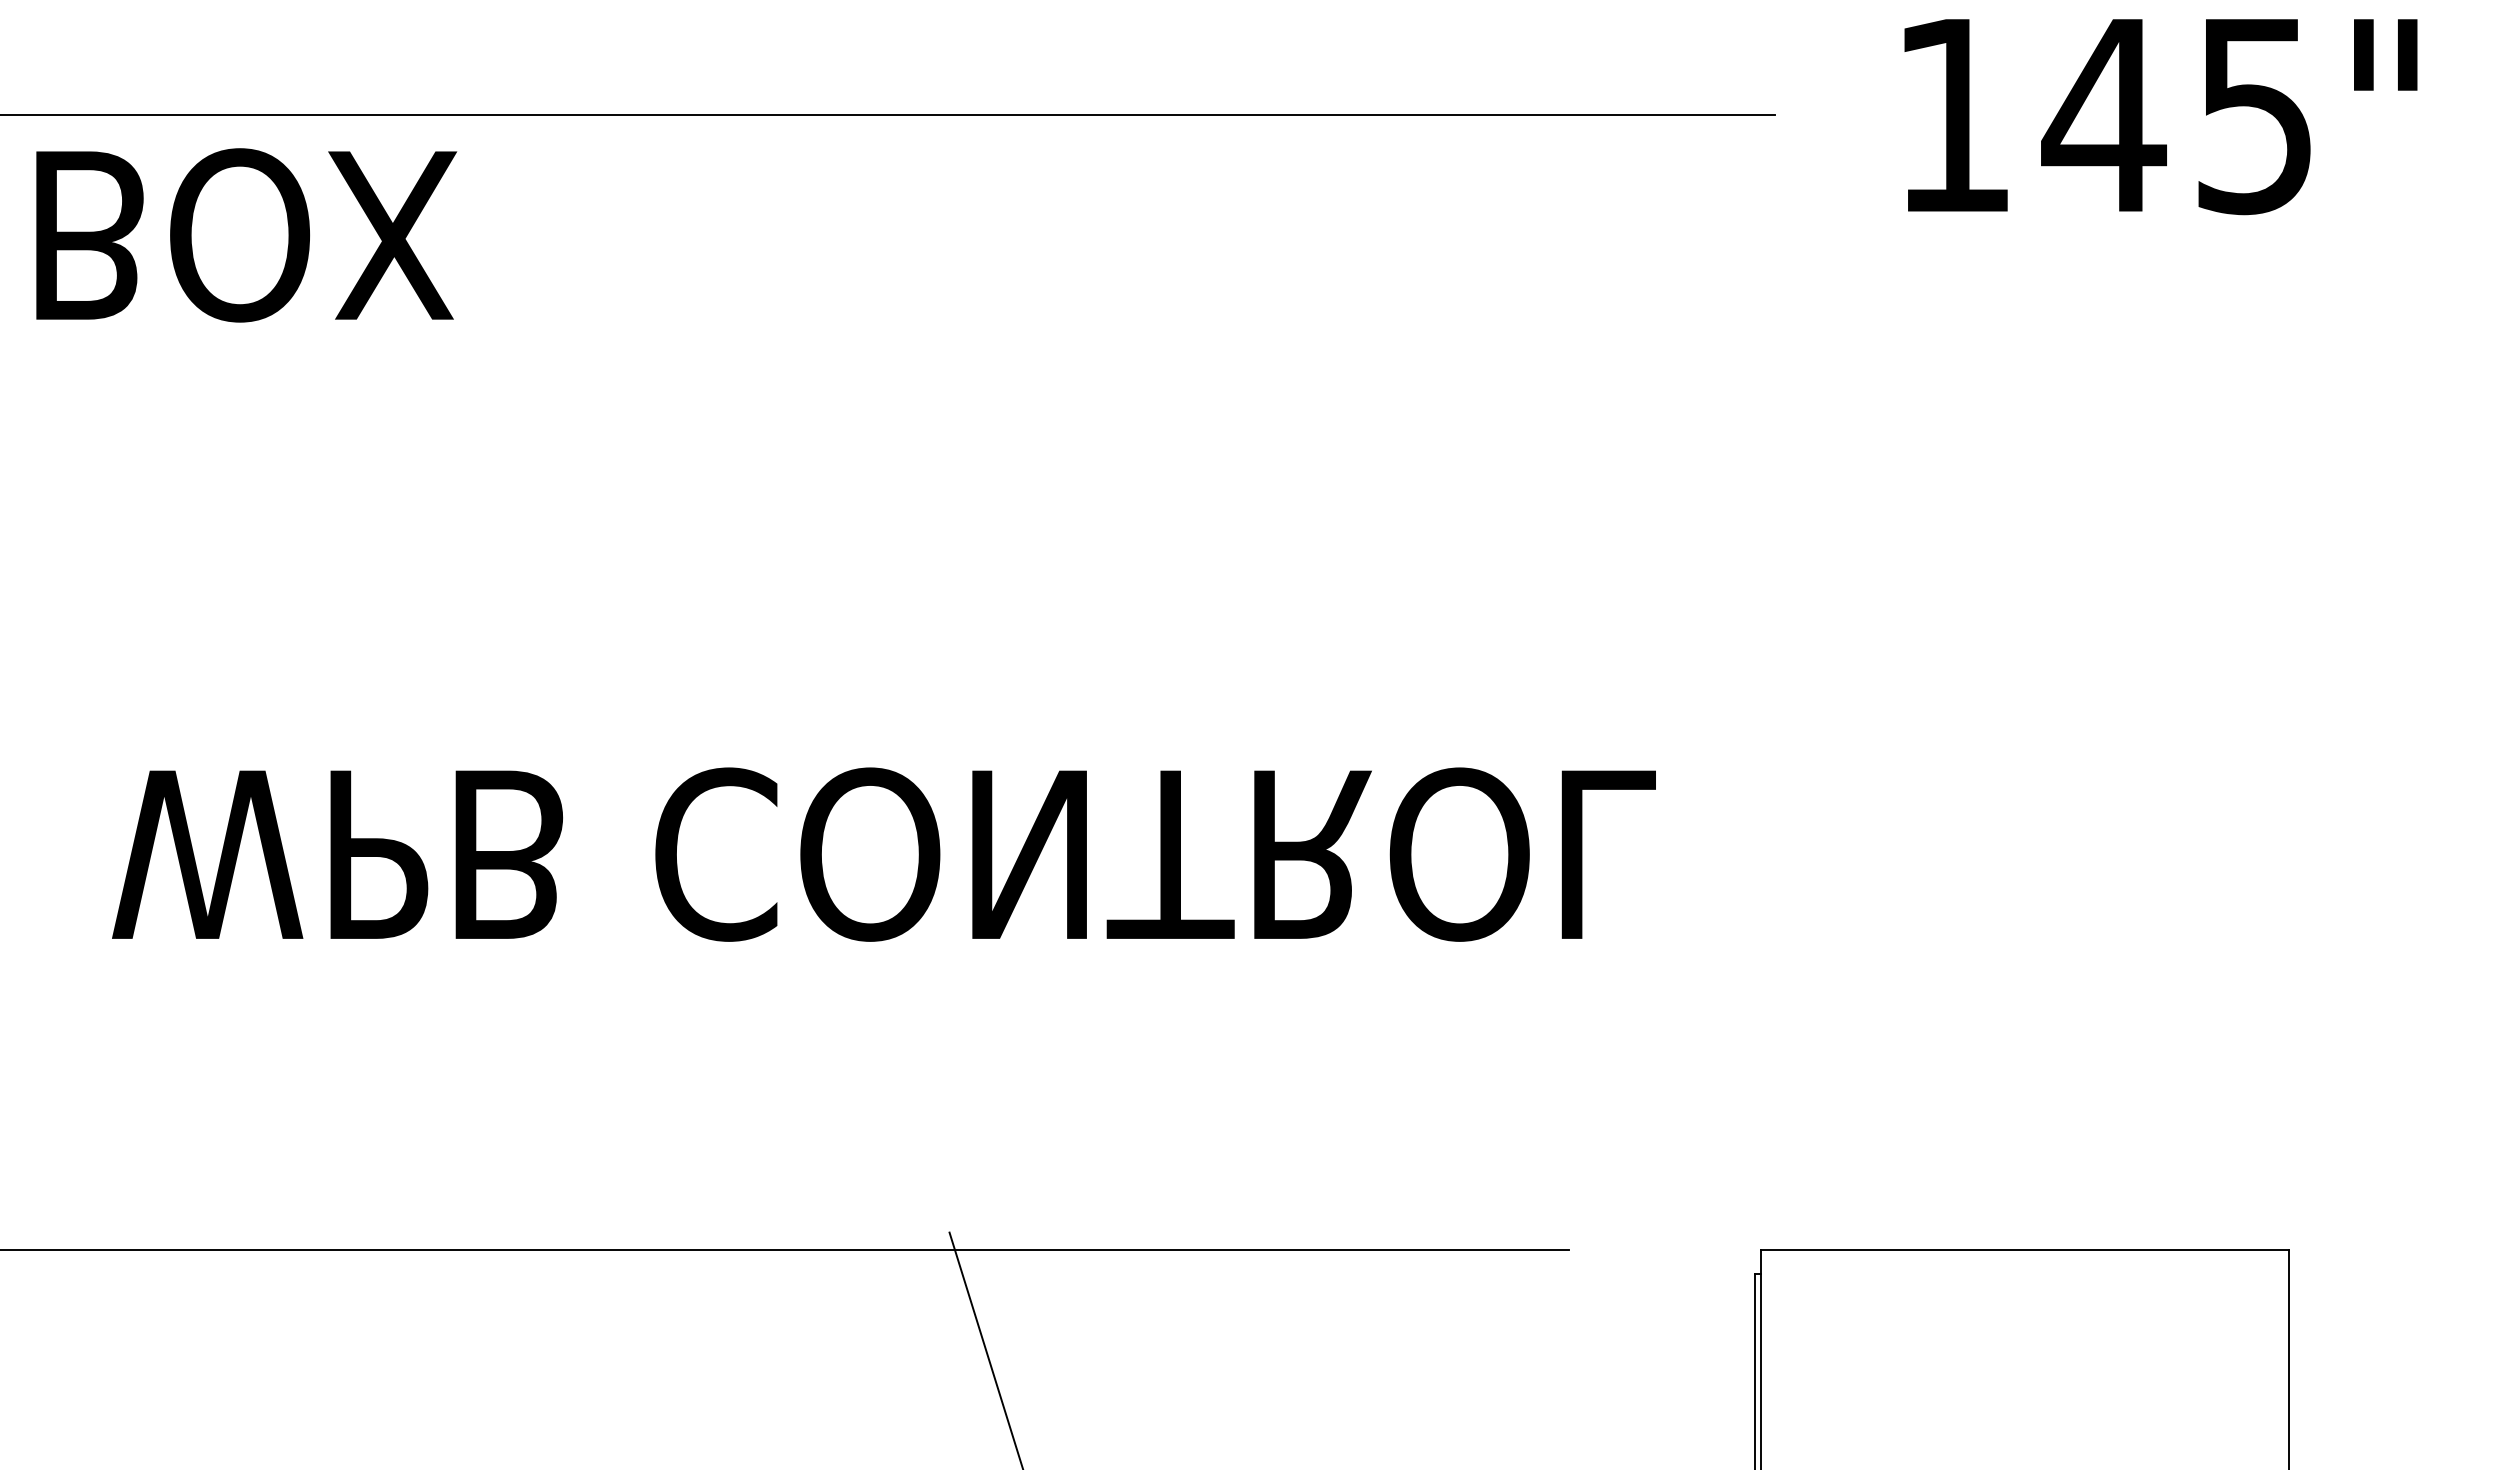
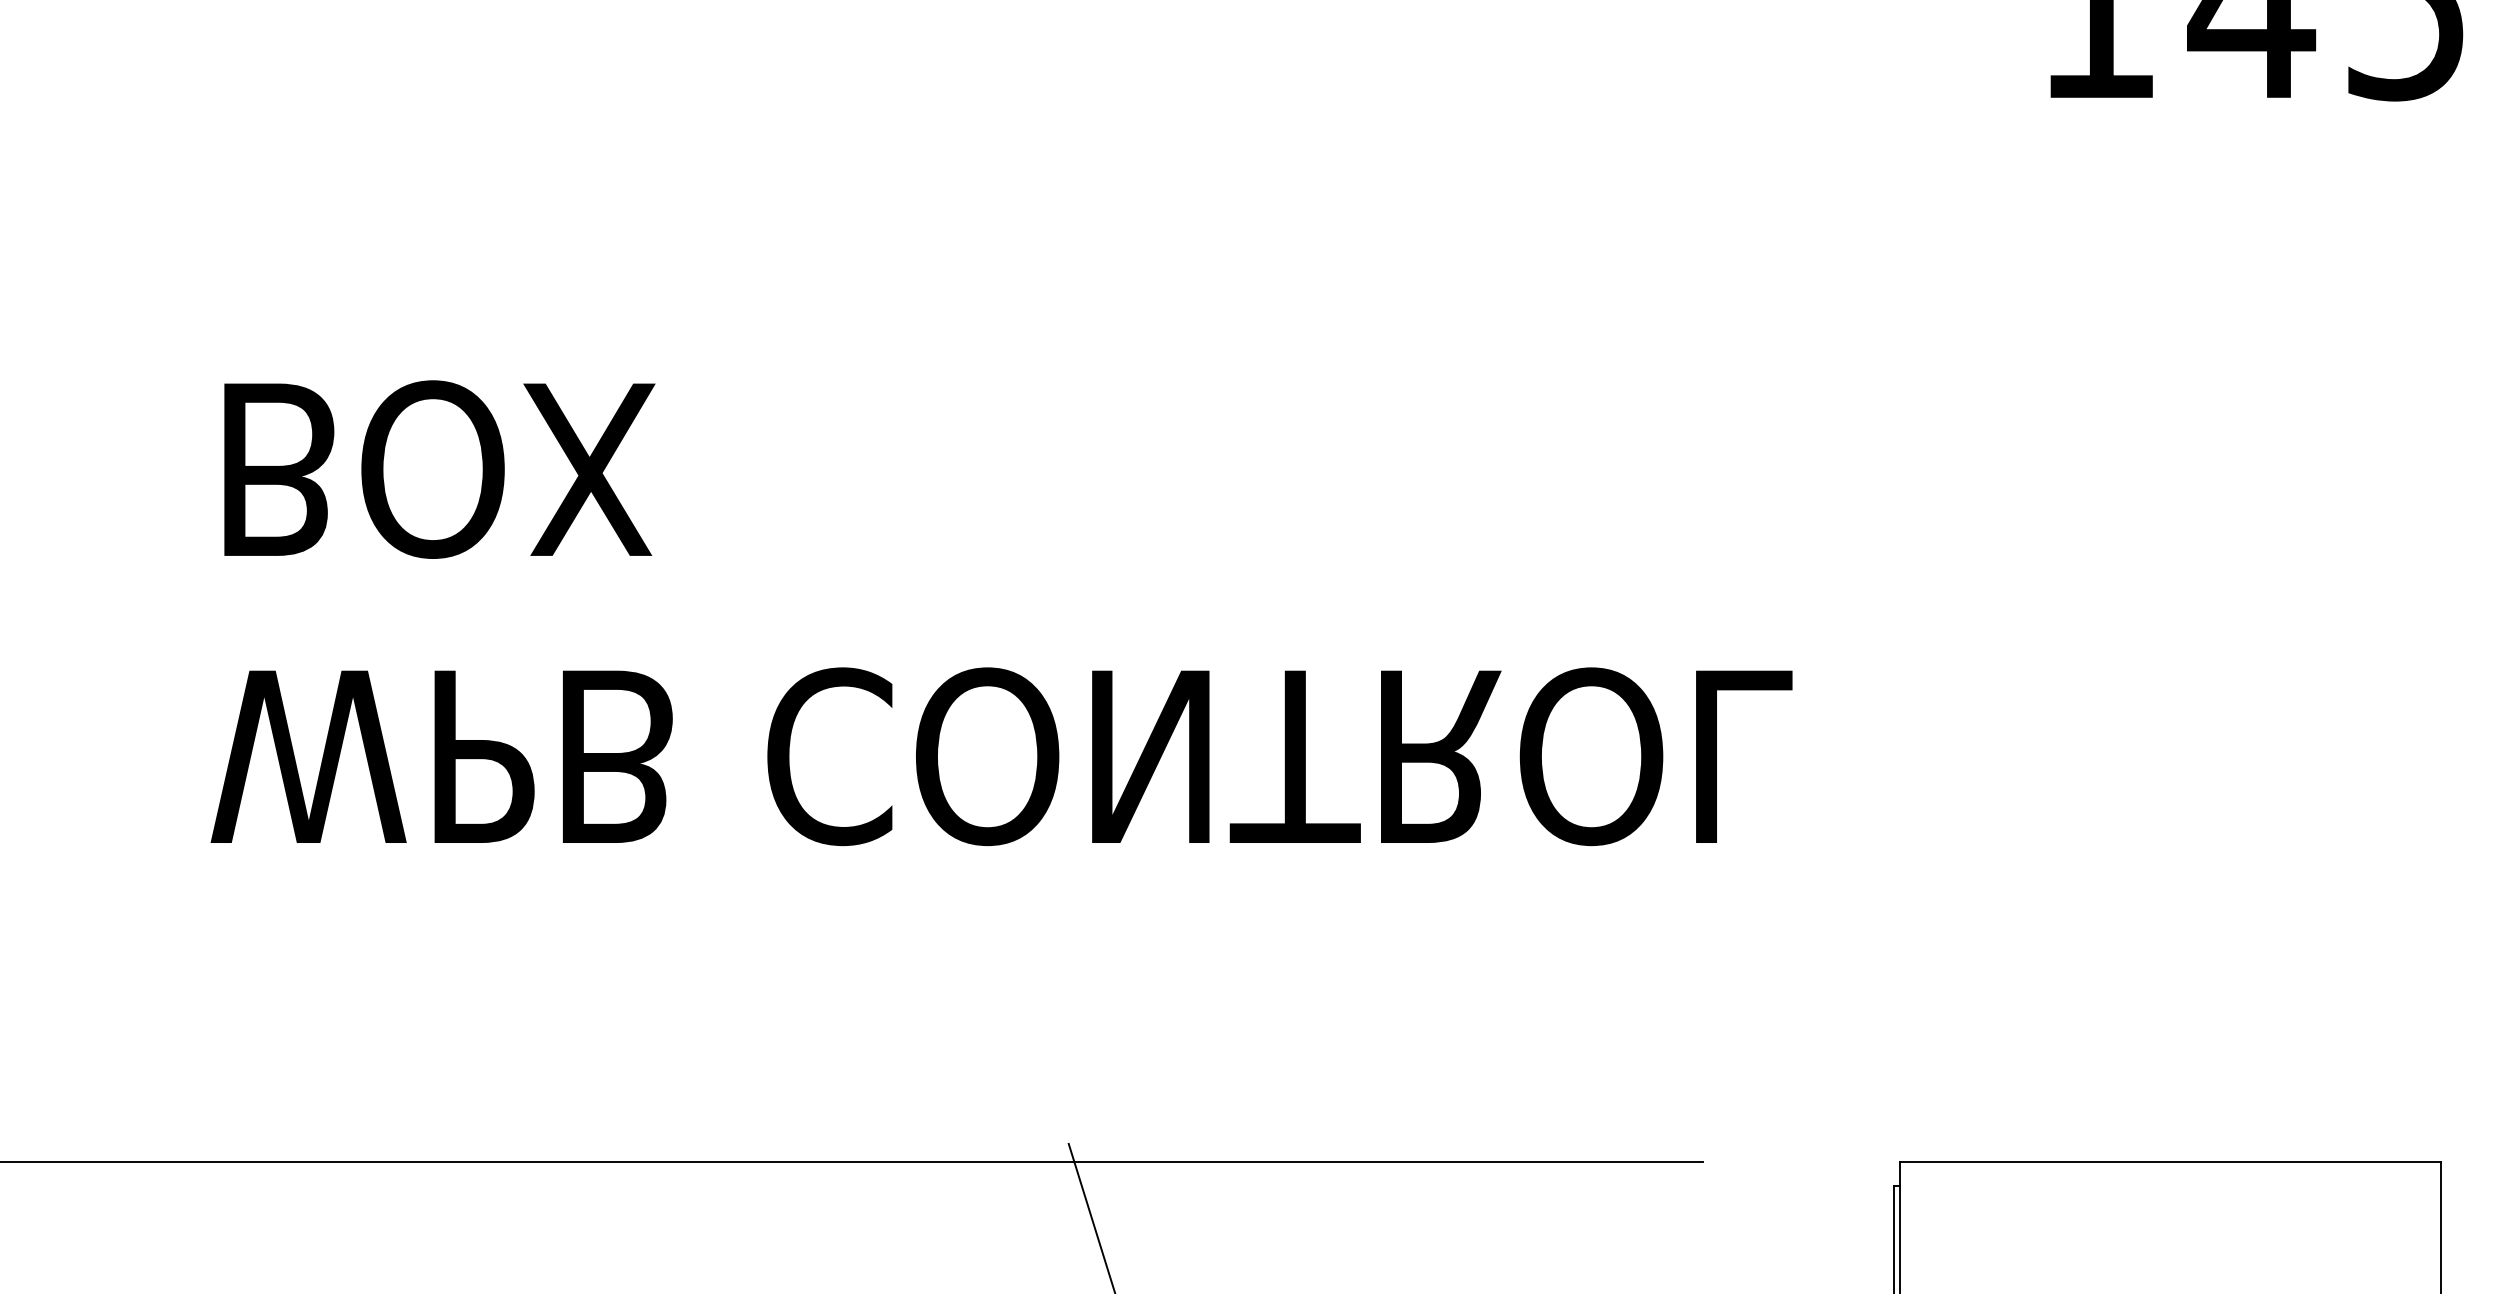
text: (246, 235) -> (439, 469), moved

